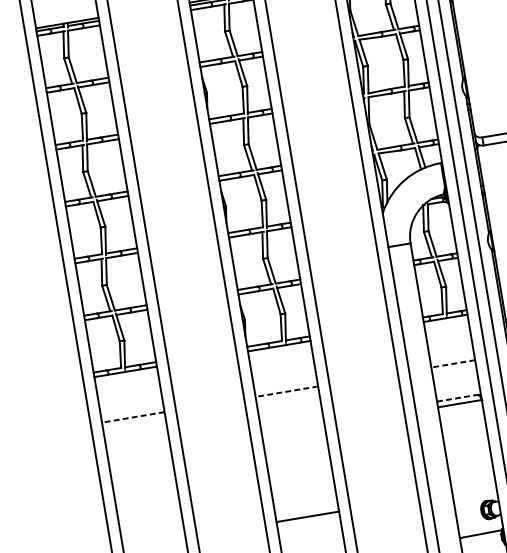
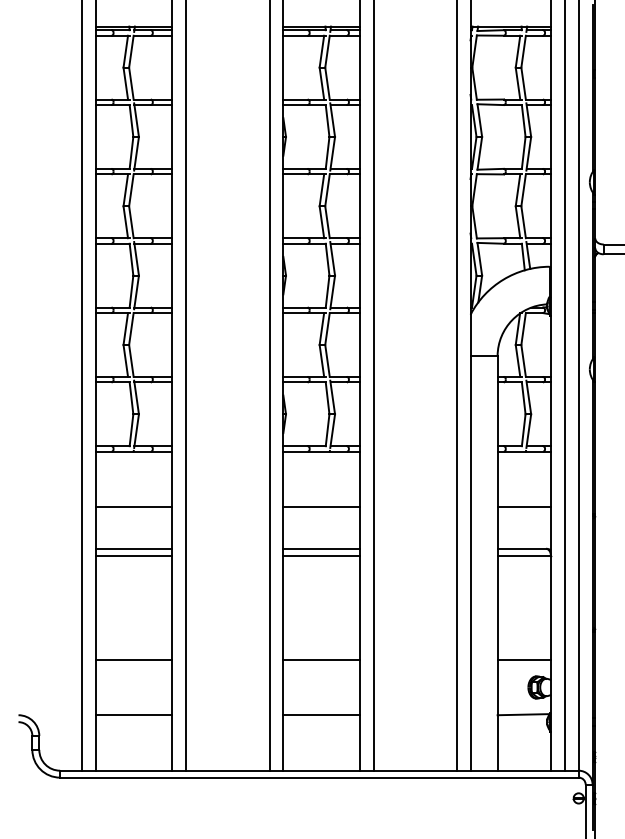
line: (453, 364) -> (524, 507), dashed -> solid
line: (286, 391) -> (321, 507), dashed -> solid
line: (457, 397) -> (522, 548), dashed -> solid
line: (132, 417) -> (133, 507), dashed -> solid
line: (292, 425) -> (321, 548), added
line: (293, 431) -> (321, 555), added
line: (139, 451) -> (134, 548), added
line: (140, 456) -> (134, 555), added
line: (474, 488) -> (524, 659), added
line: (154, 542) -> (134, 659), added

